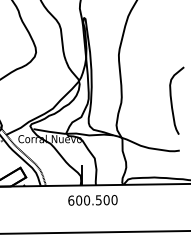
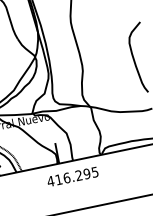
text: (92, 200) -> (72, 177), 600.500 -> 416.295

